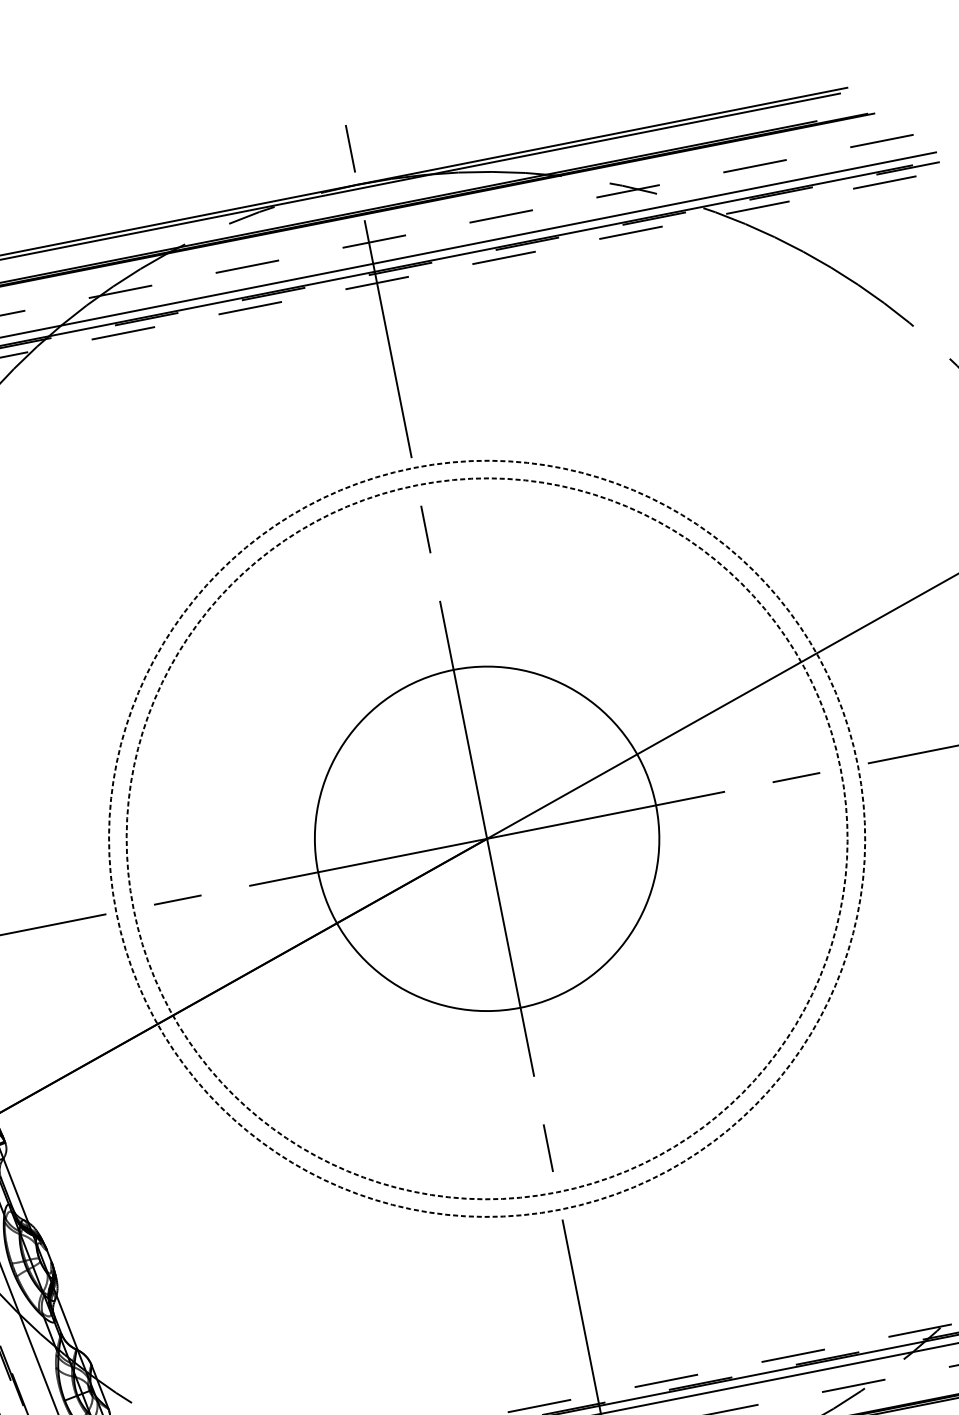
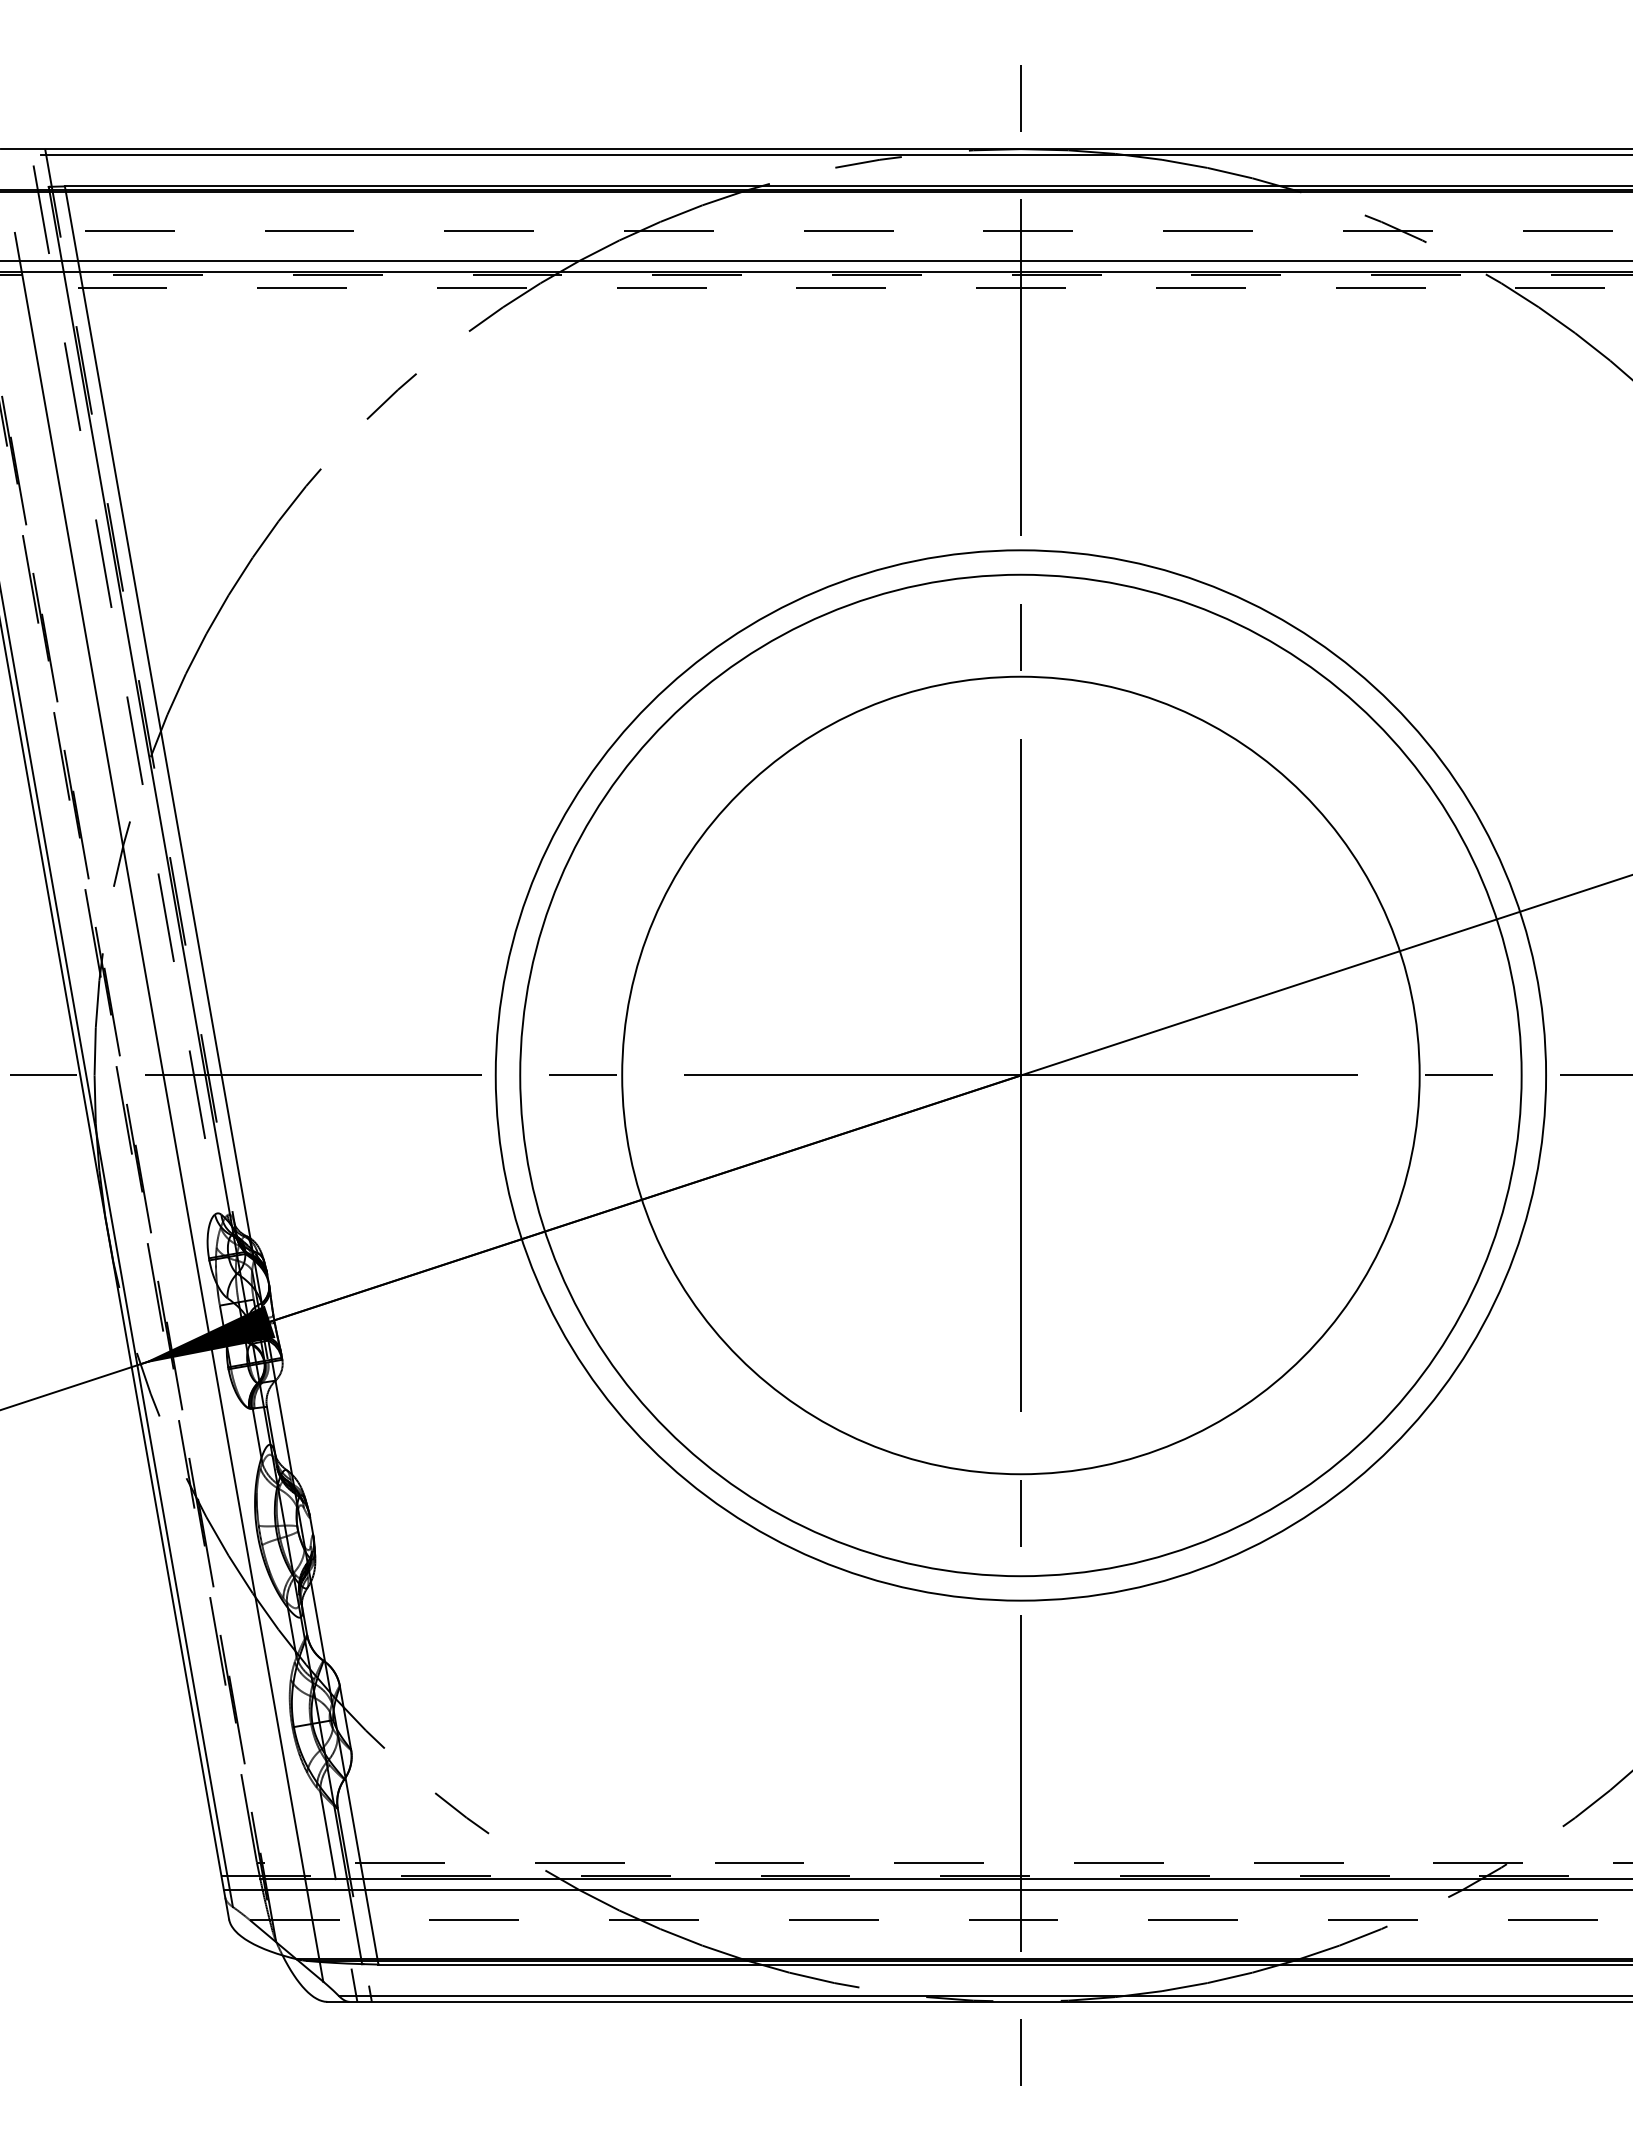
circle: (486, 838) -> (1020, 1075), dashed -> solid
circle: (486, 838) -> (1020, 1075), dashed -> solid
circle: (486, 838) -> (1020, 1075), size x1.67

